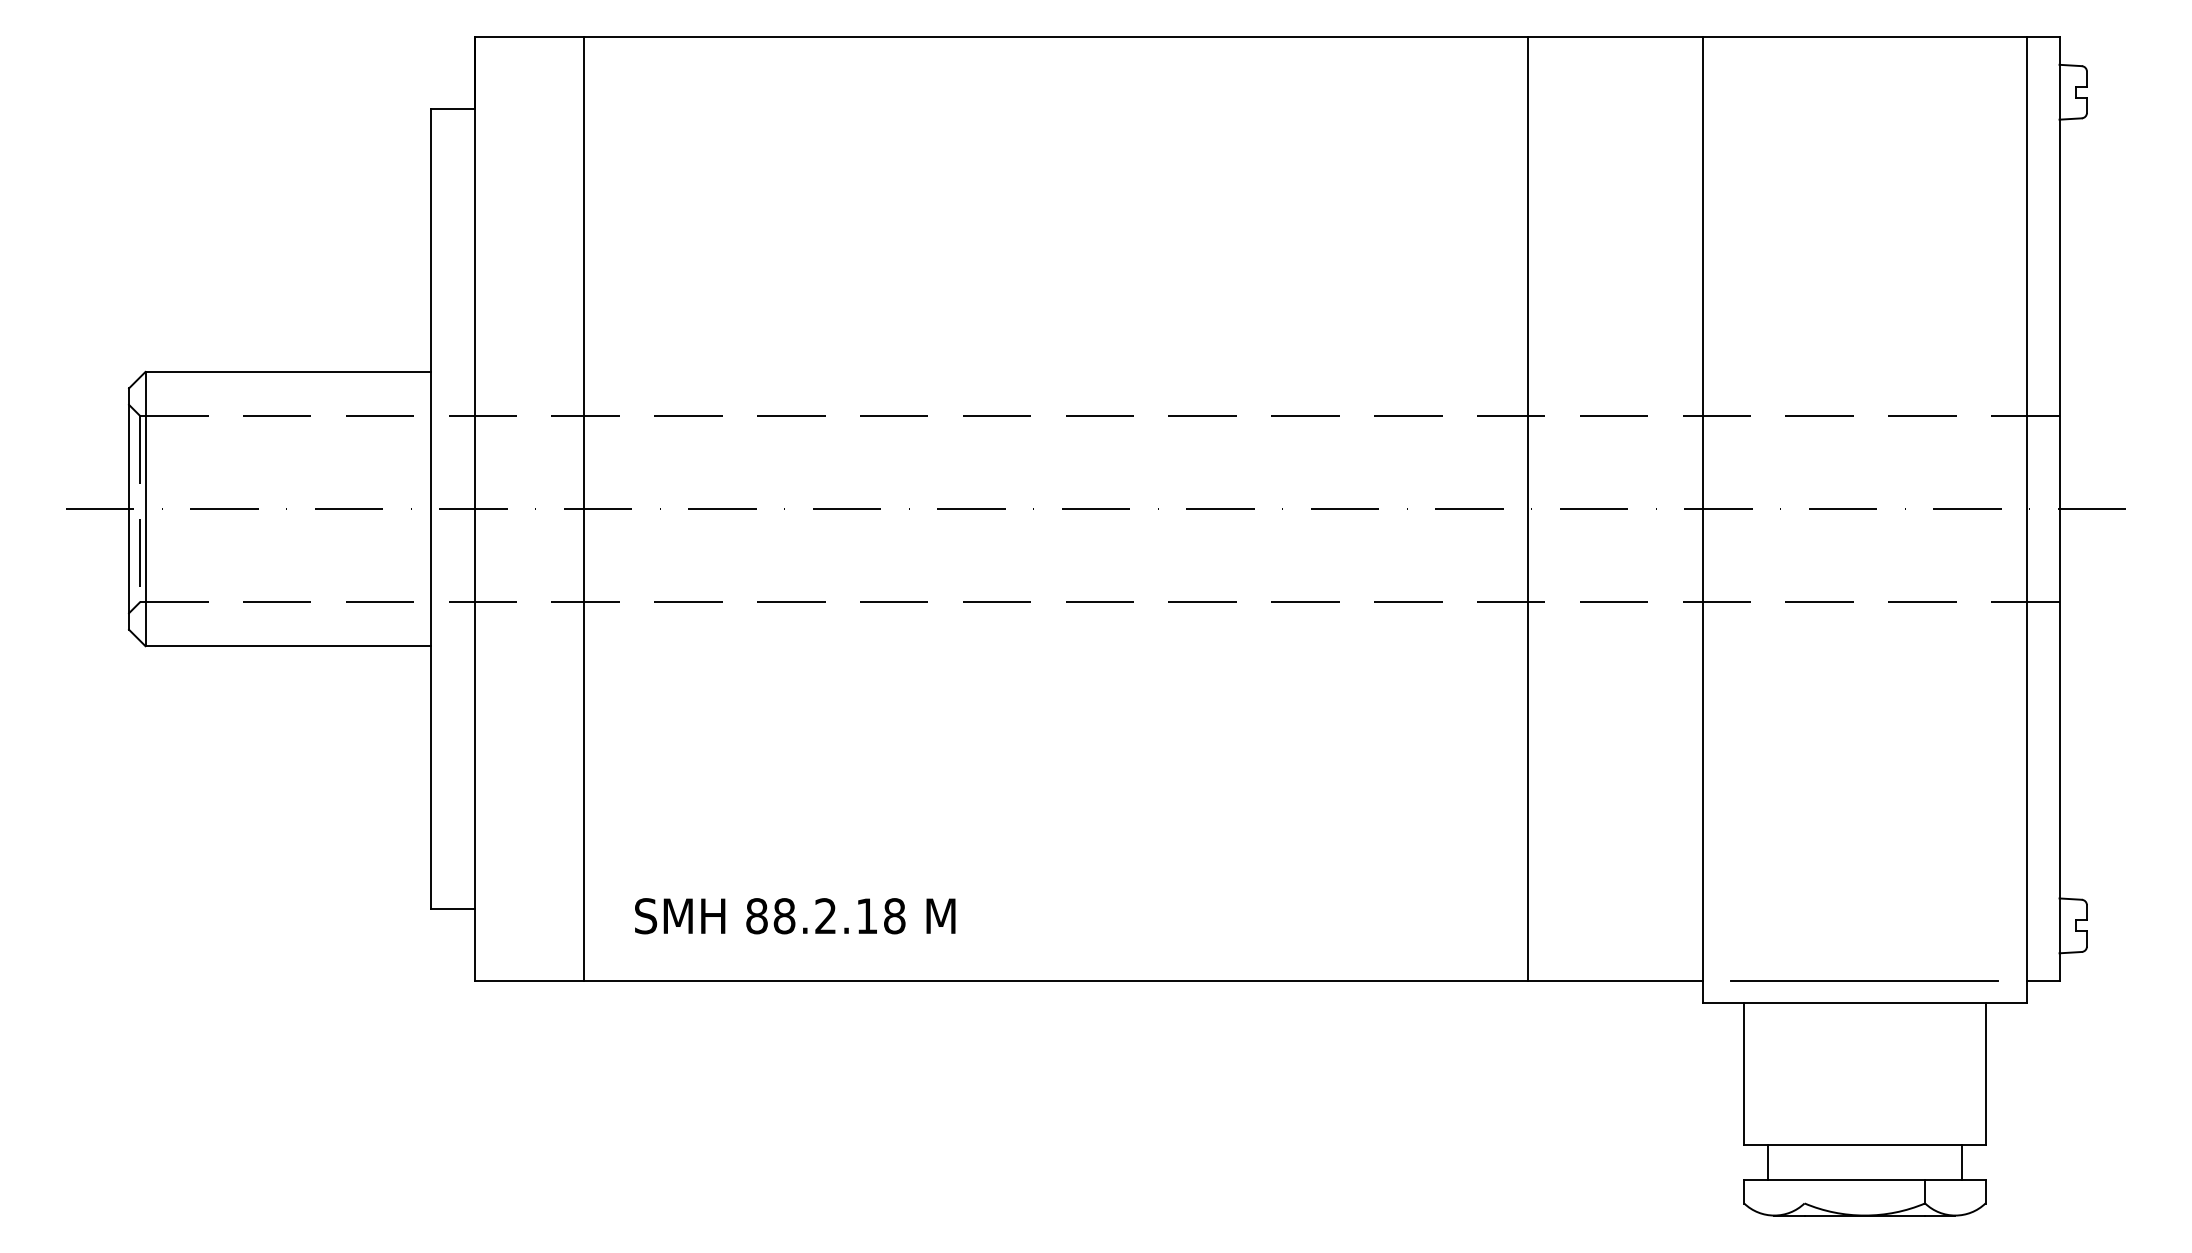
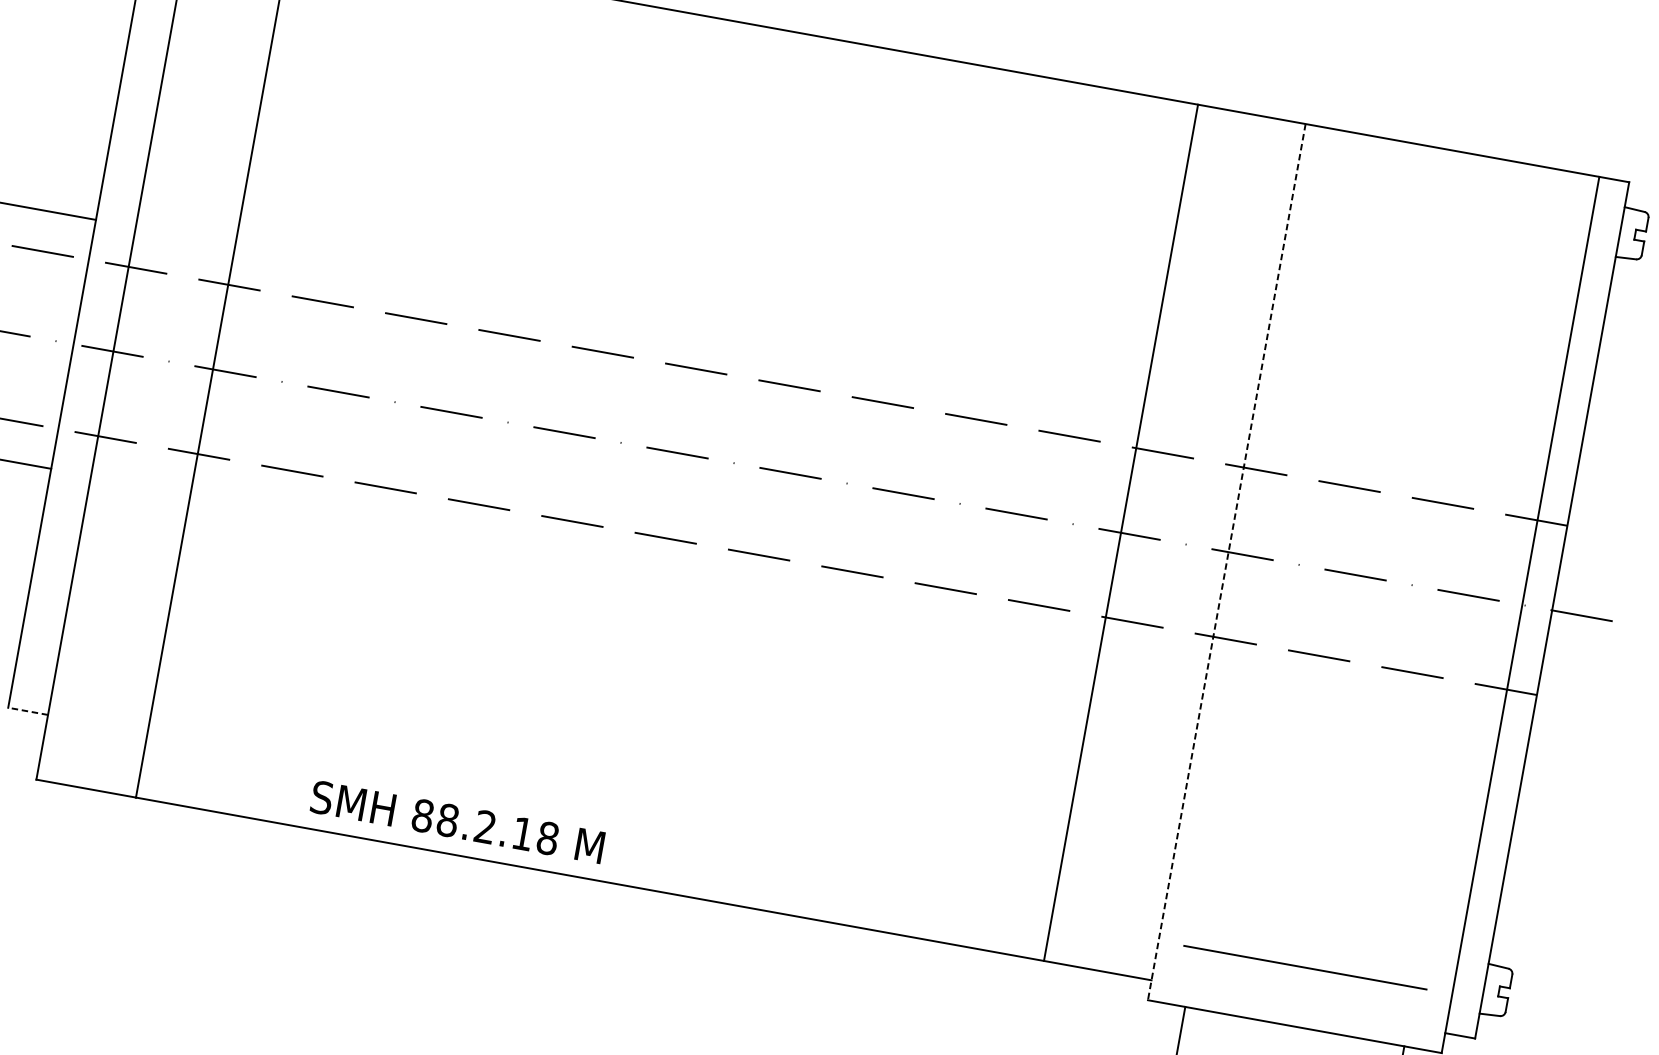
line: (1527, 508) -> (1121, 532), moved
line: (1703, 520) -> (1227, 562), solid -> dashed
line: (452, 909) -> (28, 711), solid -> dashed
text: (795, 916) -> (457, 822), moved
line: (1864, 980) -> (1305, 967), moved

